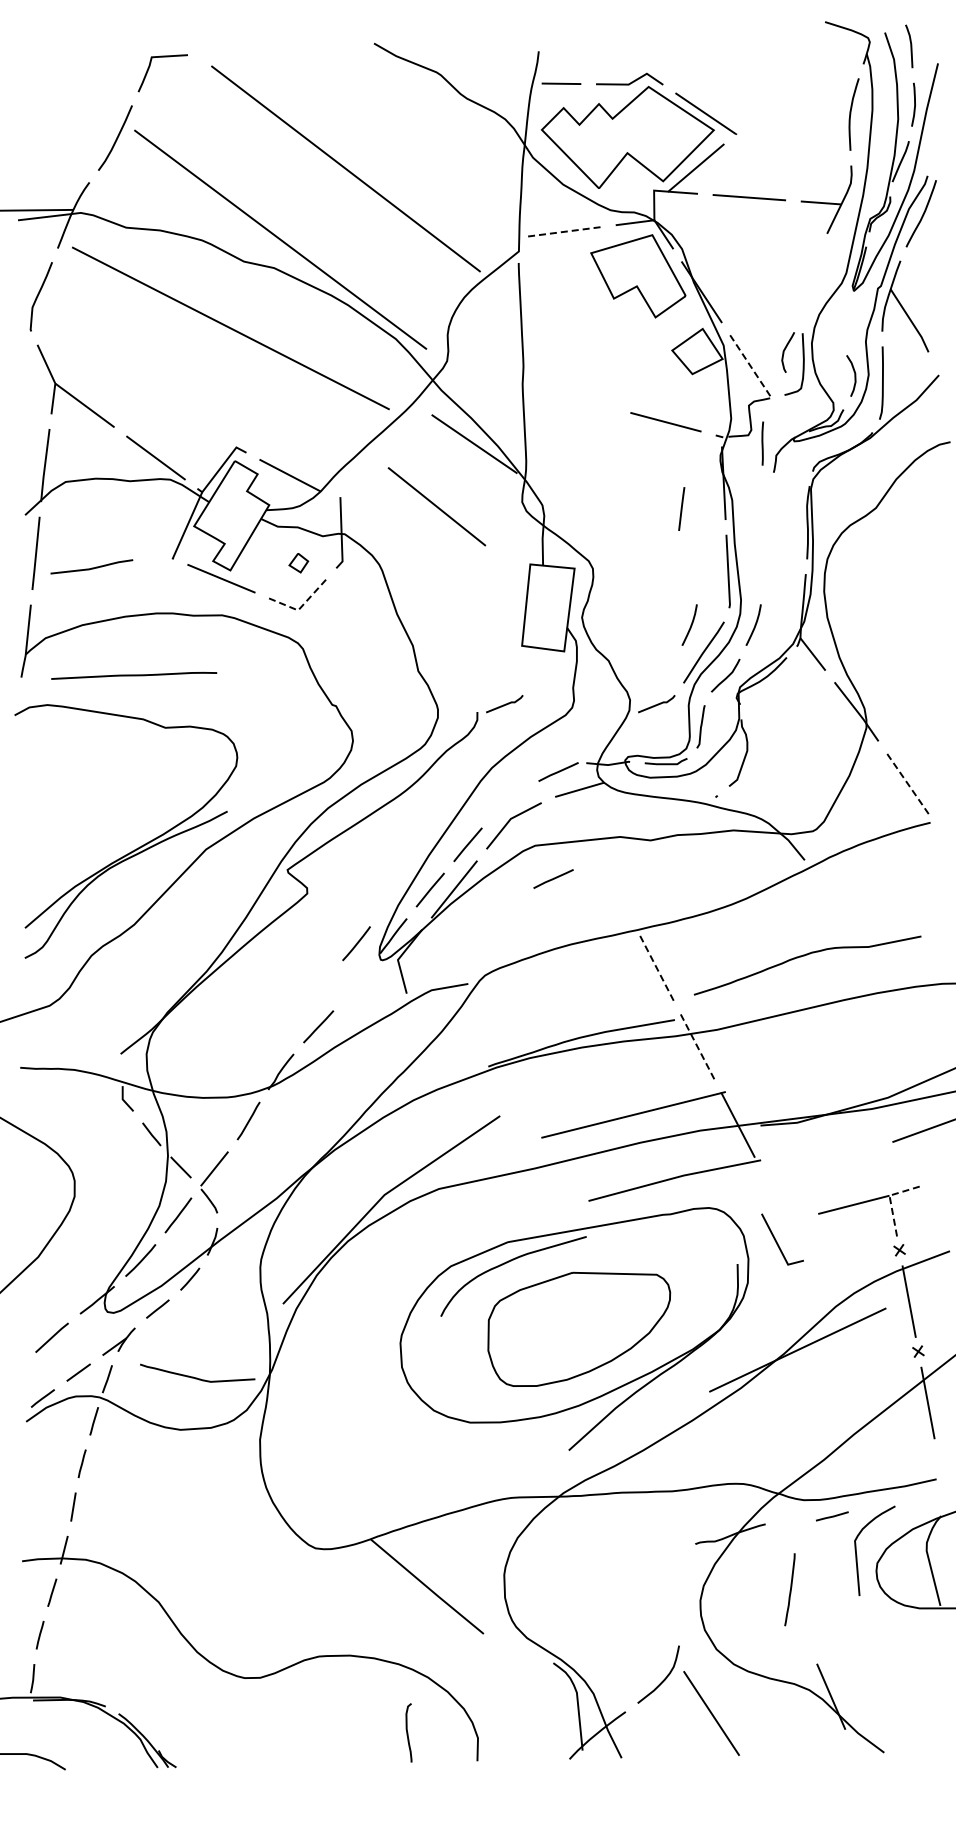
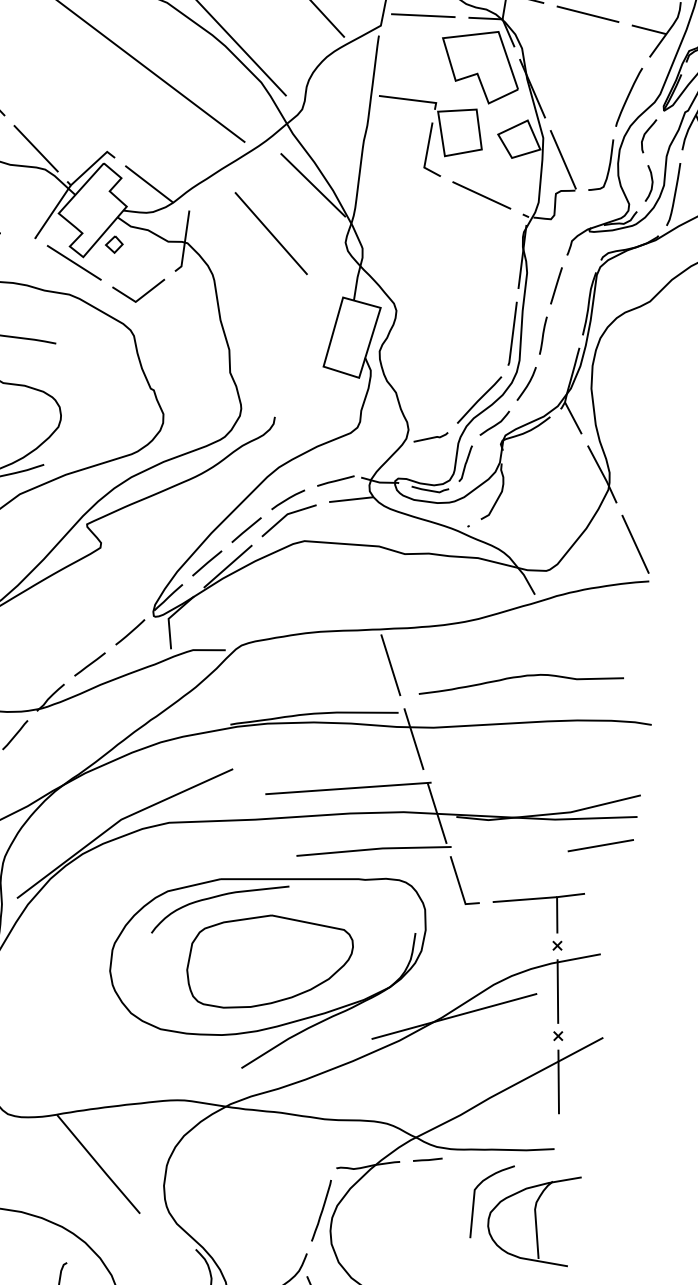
line: (564, 231) -> (423, 15), dashed -> solid
curve: (811, 282) -> (628, 97), added
curve: (785, 350) -> (646, 133), moved
line: (750, 365) -> (563, 159), dashed -> solid
part: (593, 367) -> (427, 137), added
line: (762, 443) -> (543, 335), moved
line: (681, 508) -> (556, 285), moved
part: (298, 563) -> (114, 244), moved
line: (301, 606) -> (139, 299), dashed -> solid
curve: (690, 624) -> (472, 373), removed
line: (504, 704) -> (299, 414), removed
line: (907, 783) -> (635, 544), dashed -> solid
line: (508, 802) -> (288, 499), added
line: (553, 878) -> (315, 572), removed
line: (356, 943) -> (130, 632), moved
line: (656, 968) -> (390, 665), dashed -> solid
line: (697, 1046) -> (414, 739), dashed -> solid
line: (890, 1199) -> (557, 900), dashed -> solid
line: (777, 1241) -> (459, 882), moved
line: (832, 1516) -> (427, 1159), moved
curve: (790, 1589) -> (321, 1210), moved

